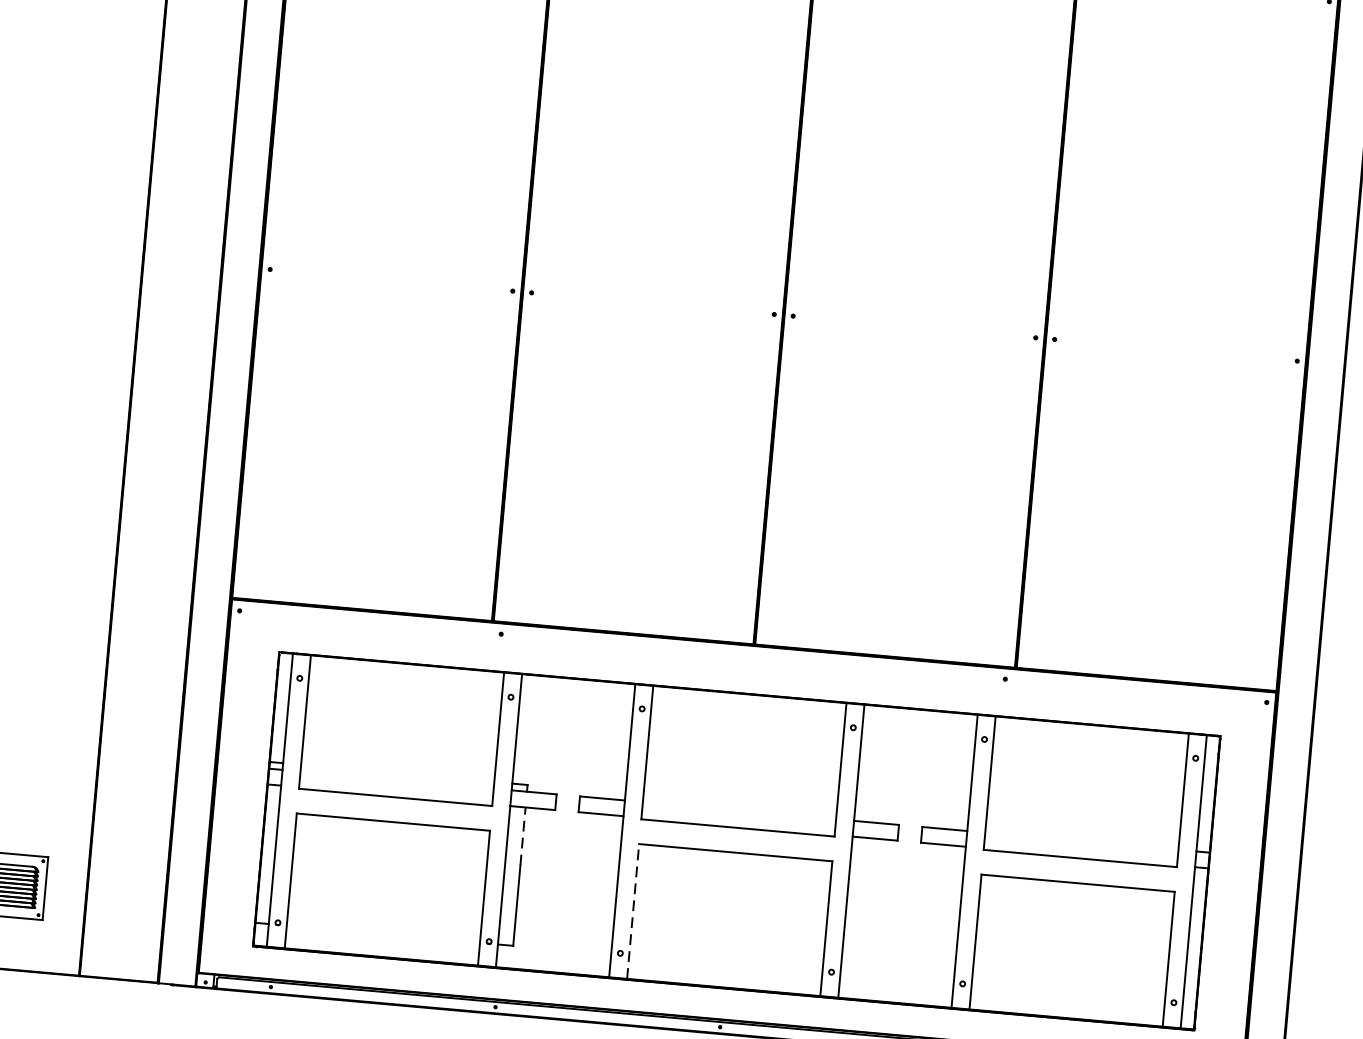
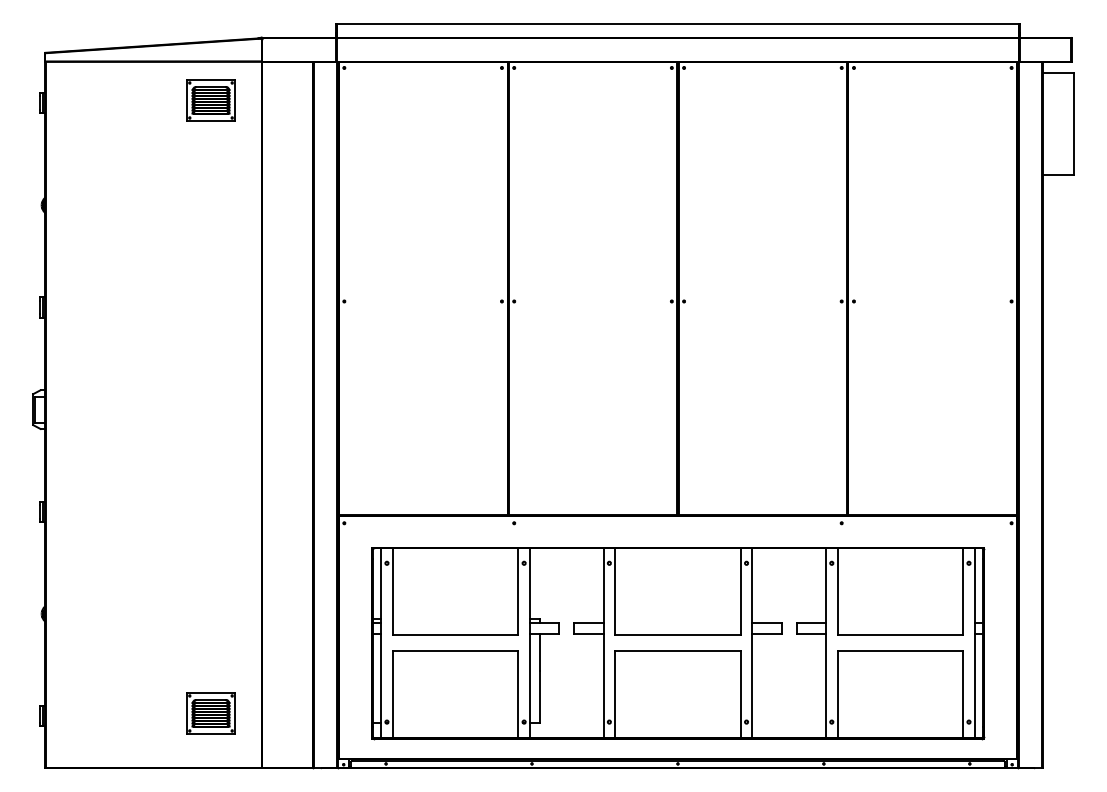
line: (522, 836) -> (539, 652), dashed -> solid
line: (633, 911) -> (615, 694), dashed -> solid

